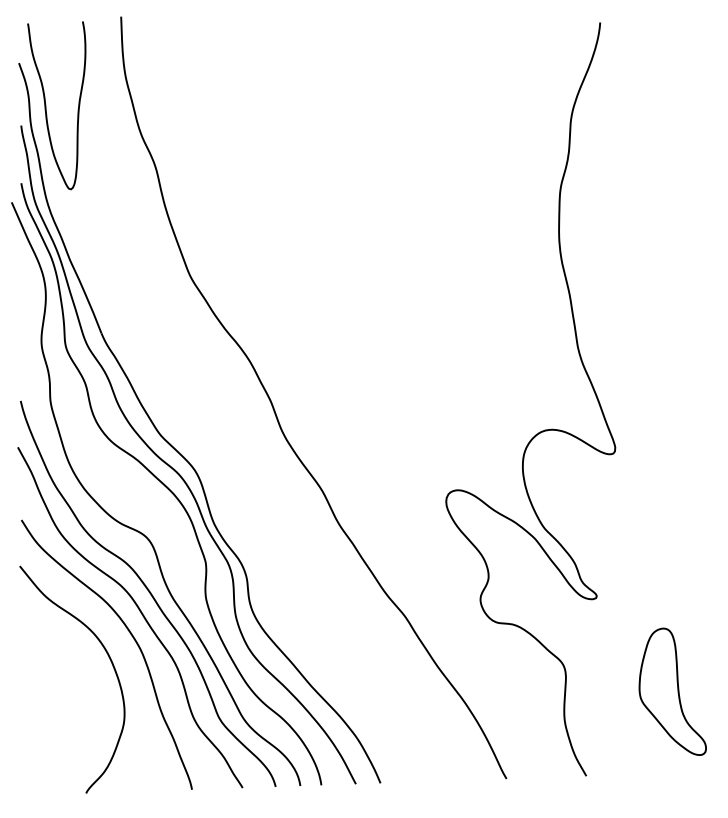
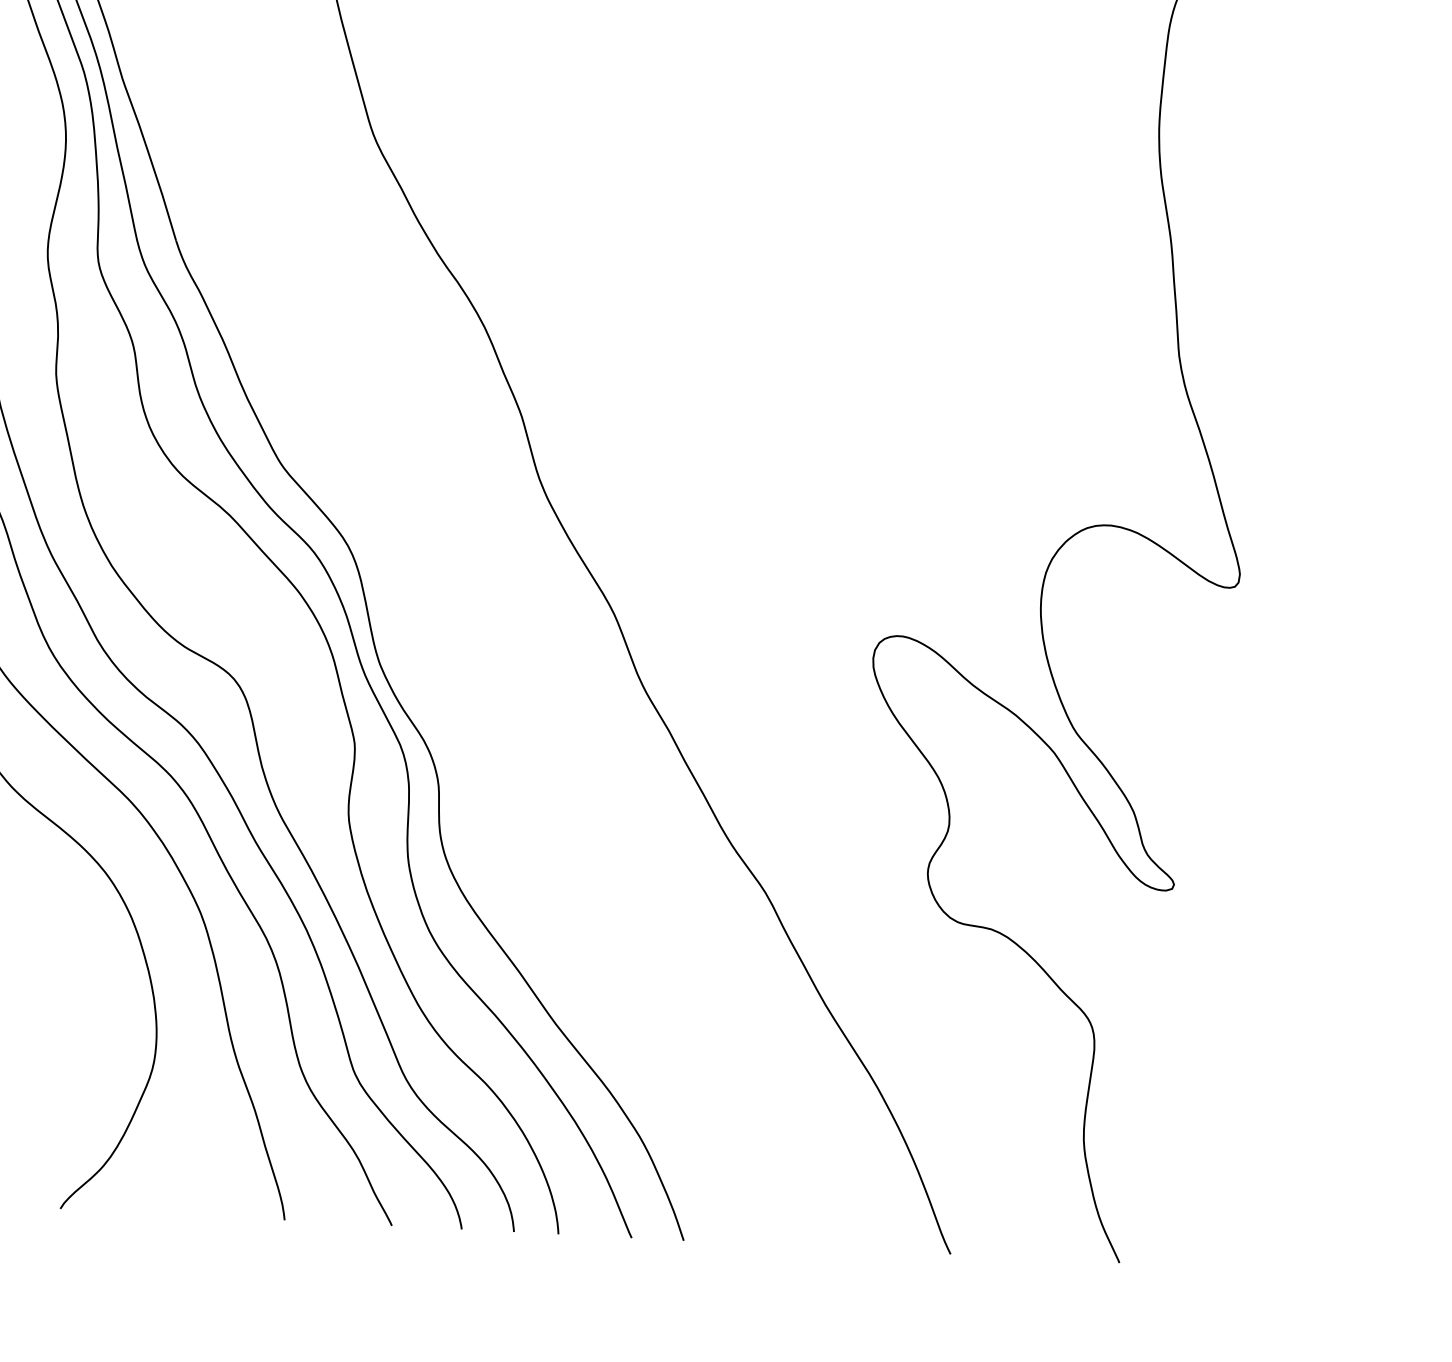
part: (672, 691) -> (1316, 1099), removed

